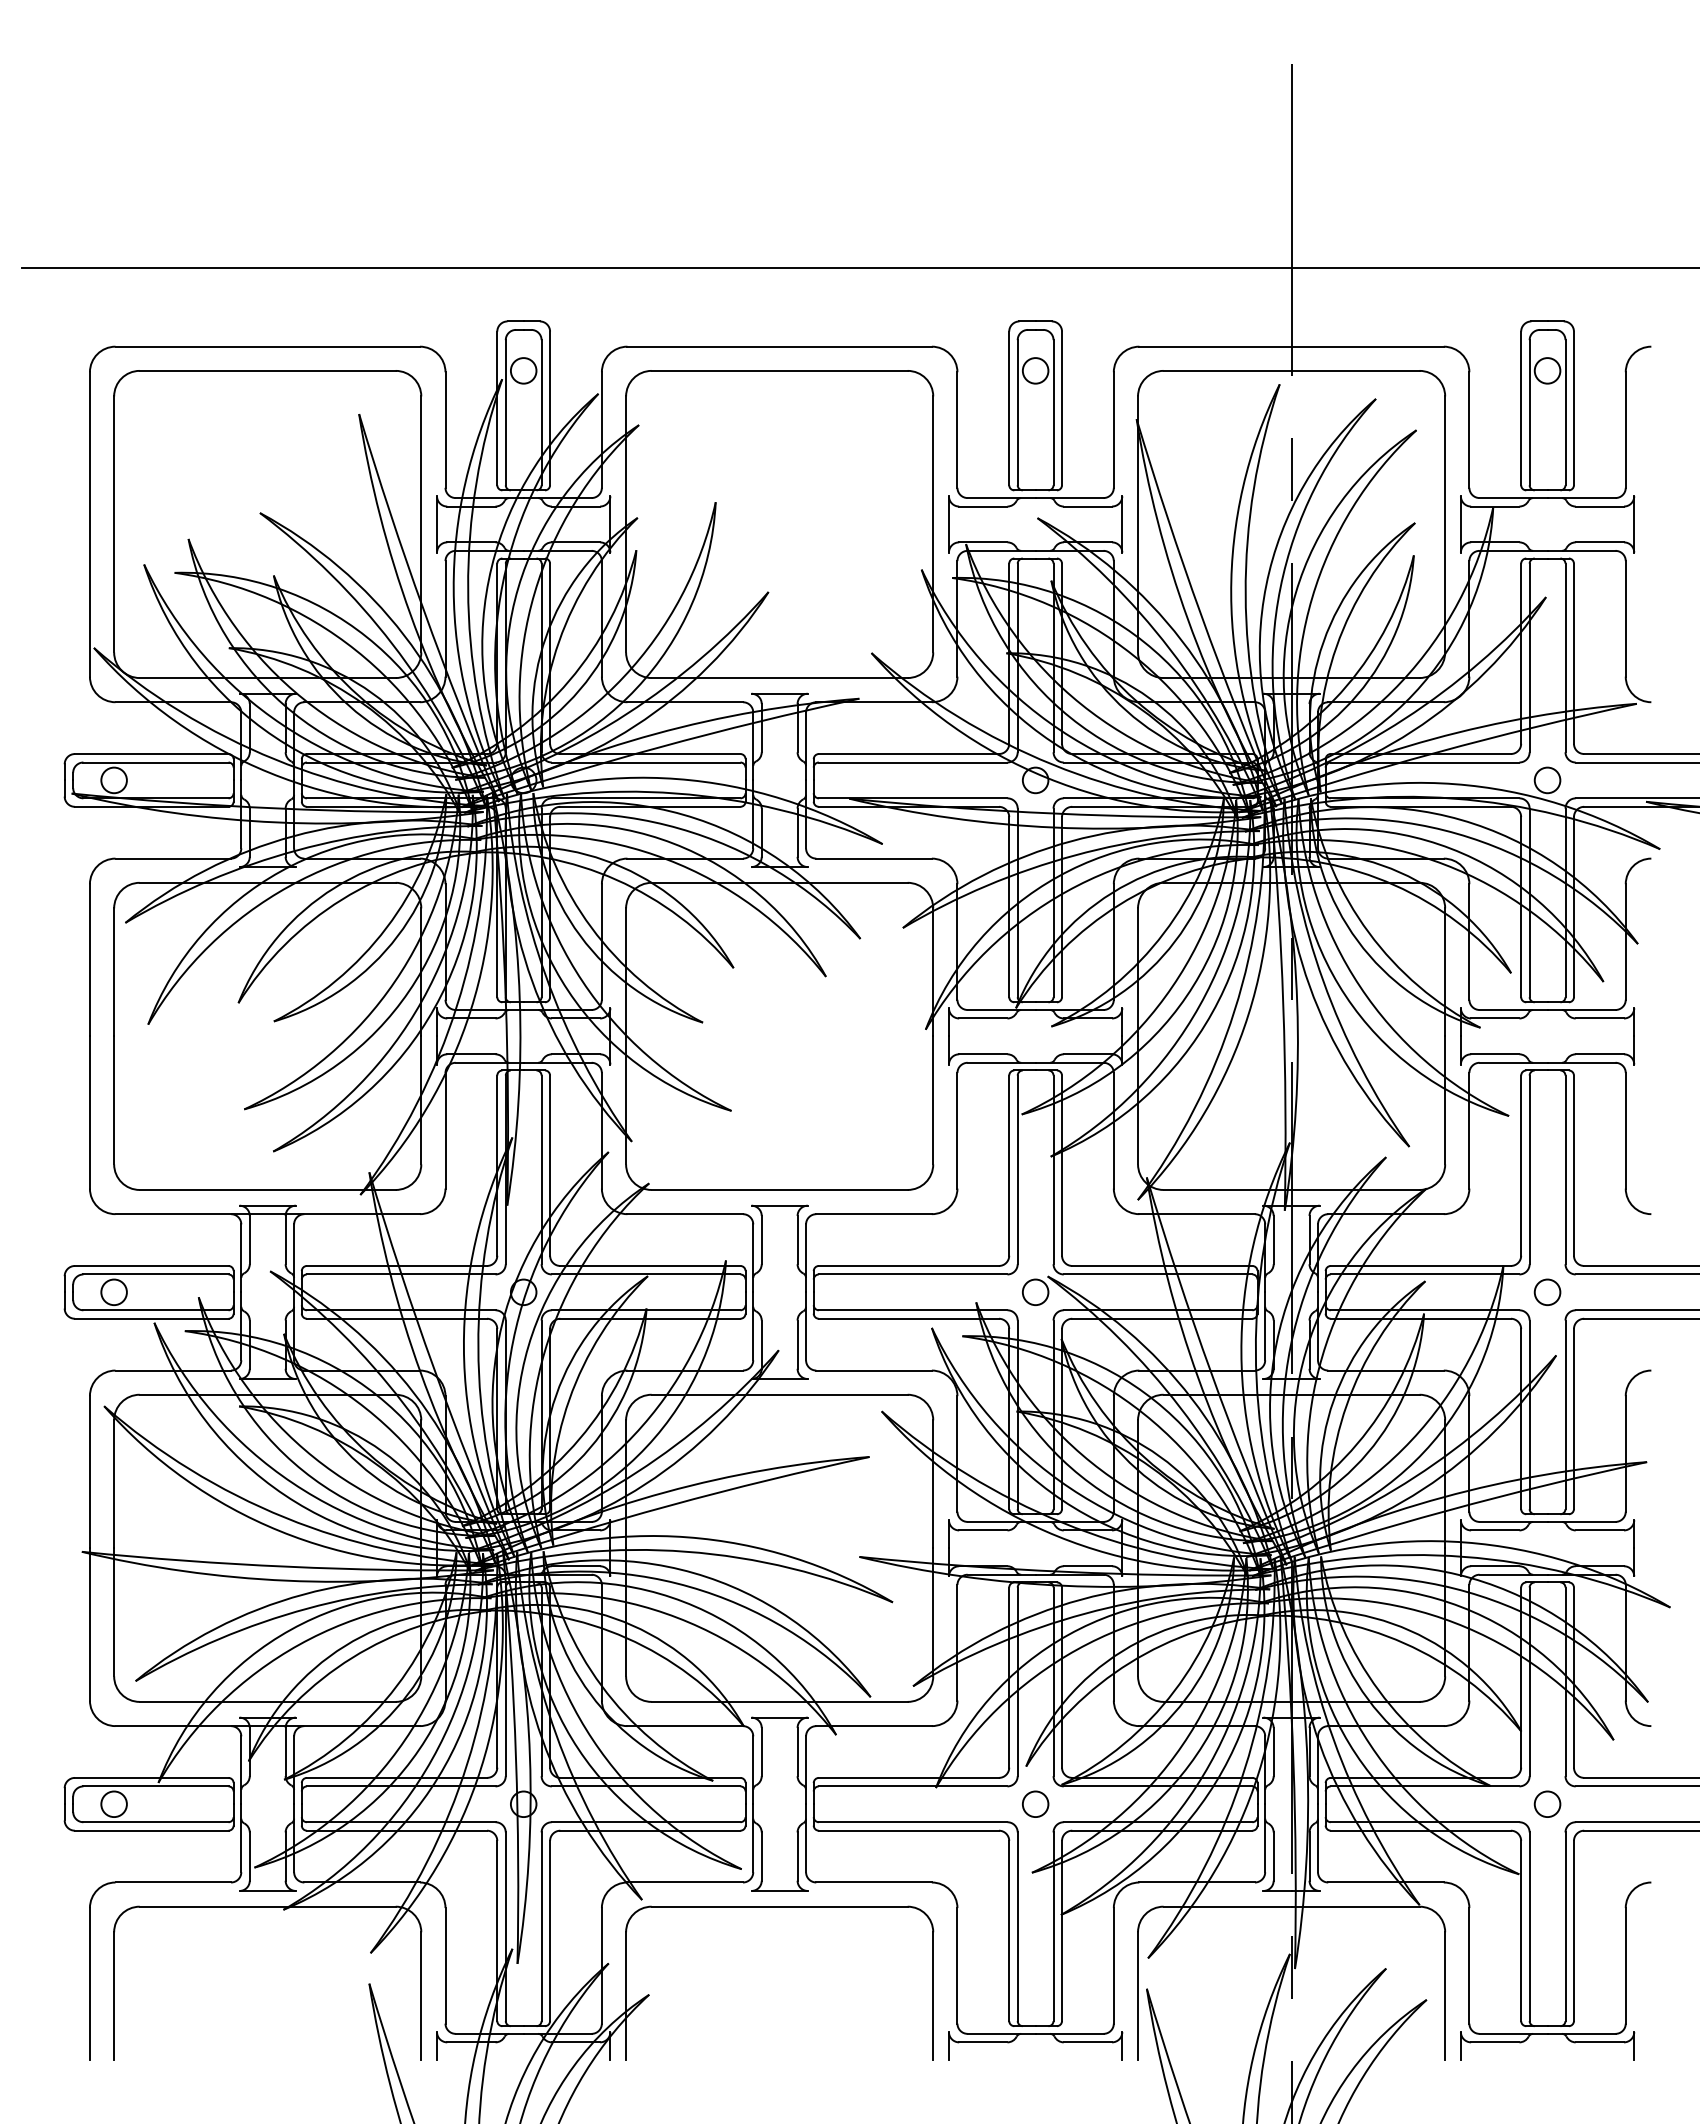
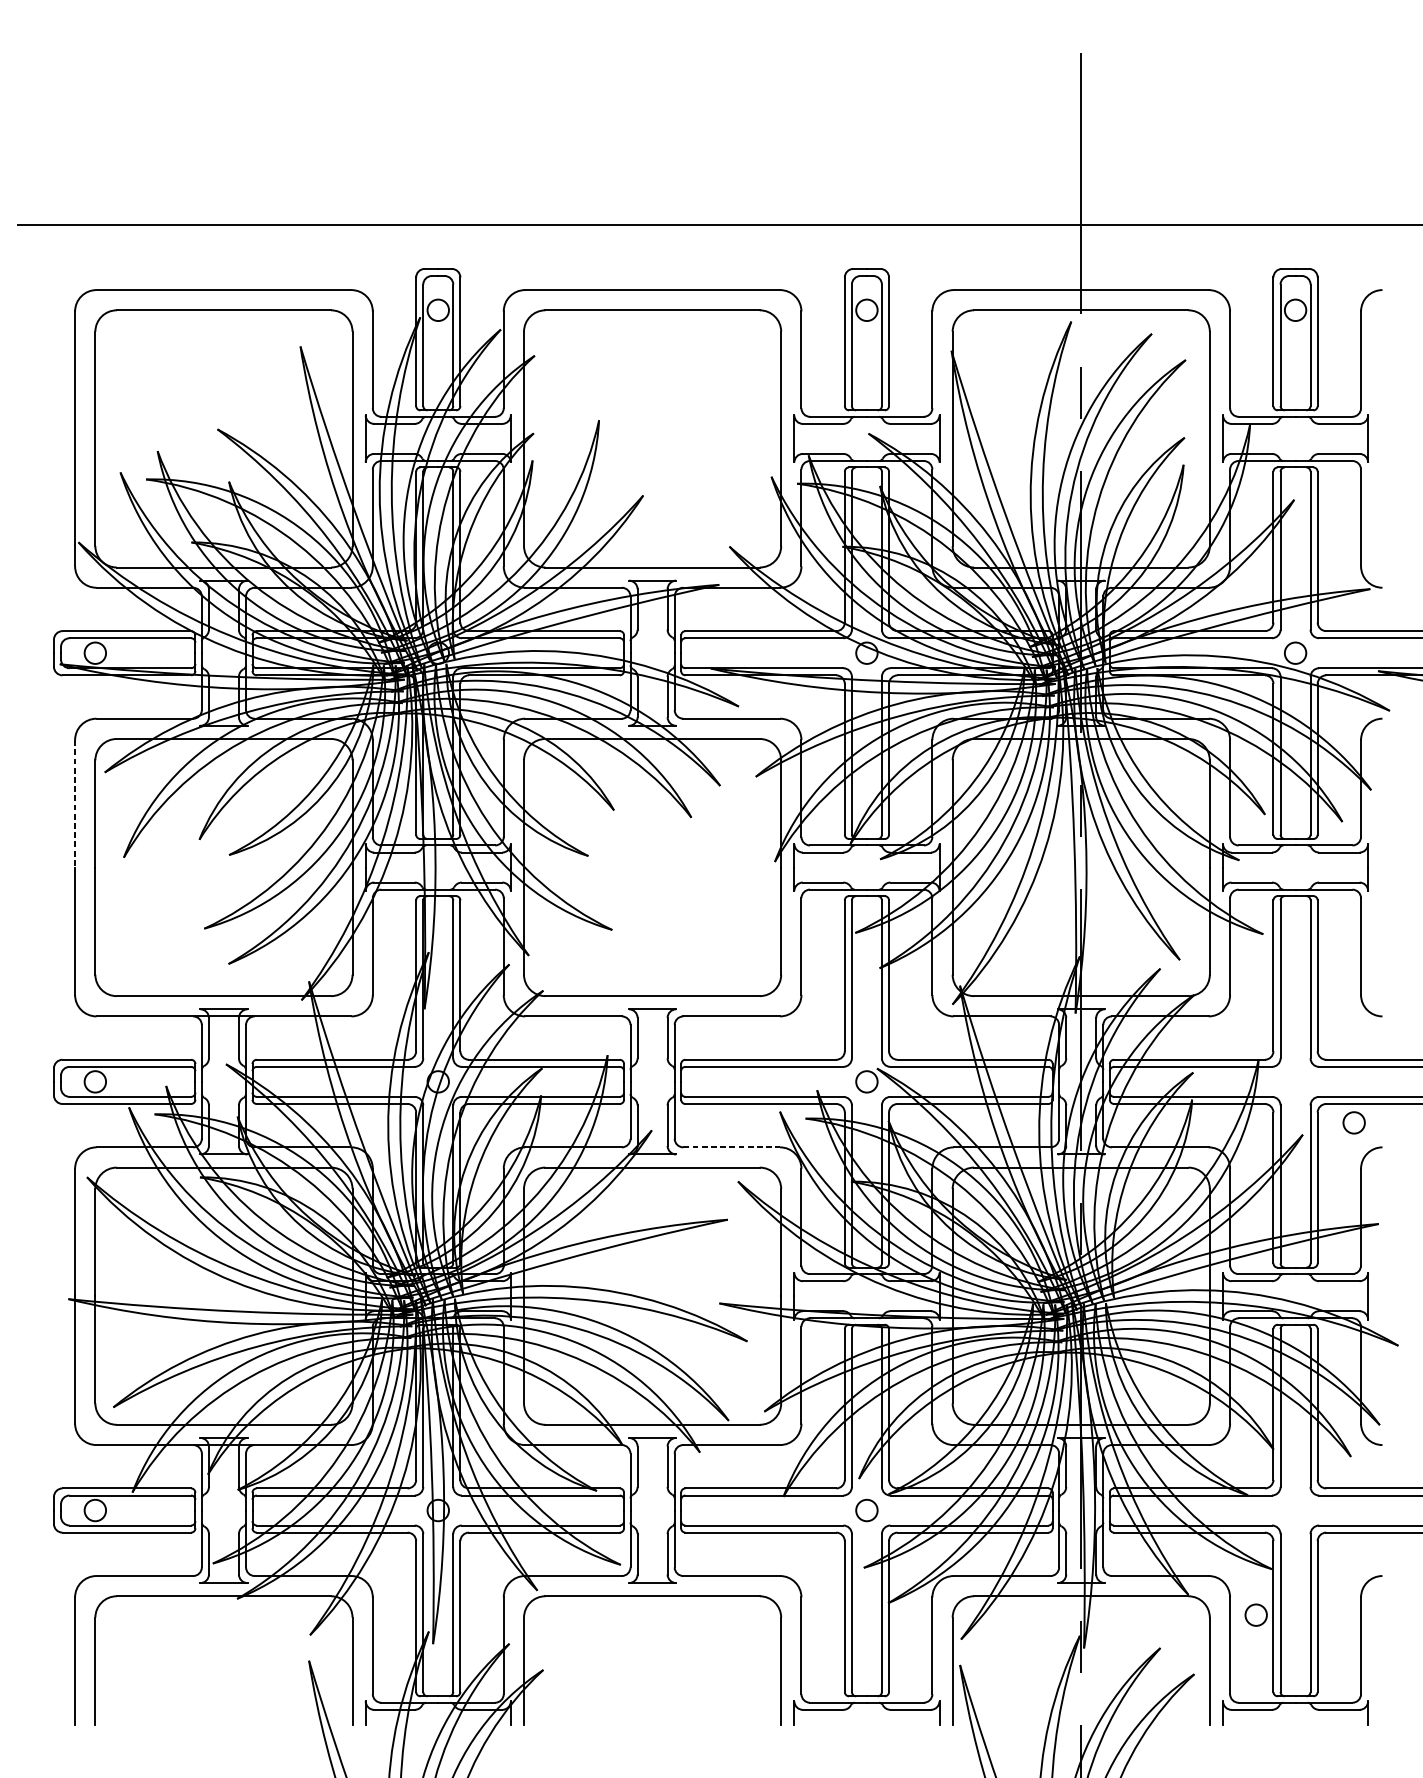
line: (89, 960) -> (74, 804), solid -> dashed
circle: (1547, 1291) -> (1354, 1122), moved
line: (874, 1370) -> (732, 1147), solid -> dashed
circle: (1547, 1803) -> (1256, 1614), moved

